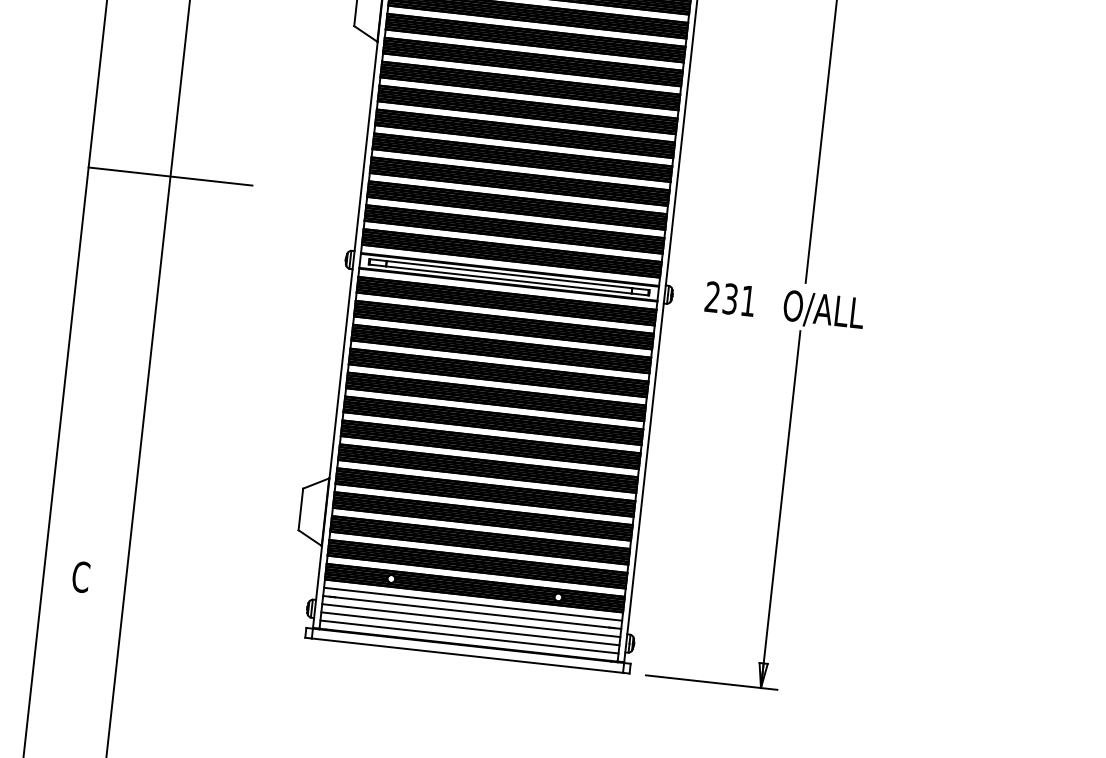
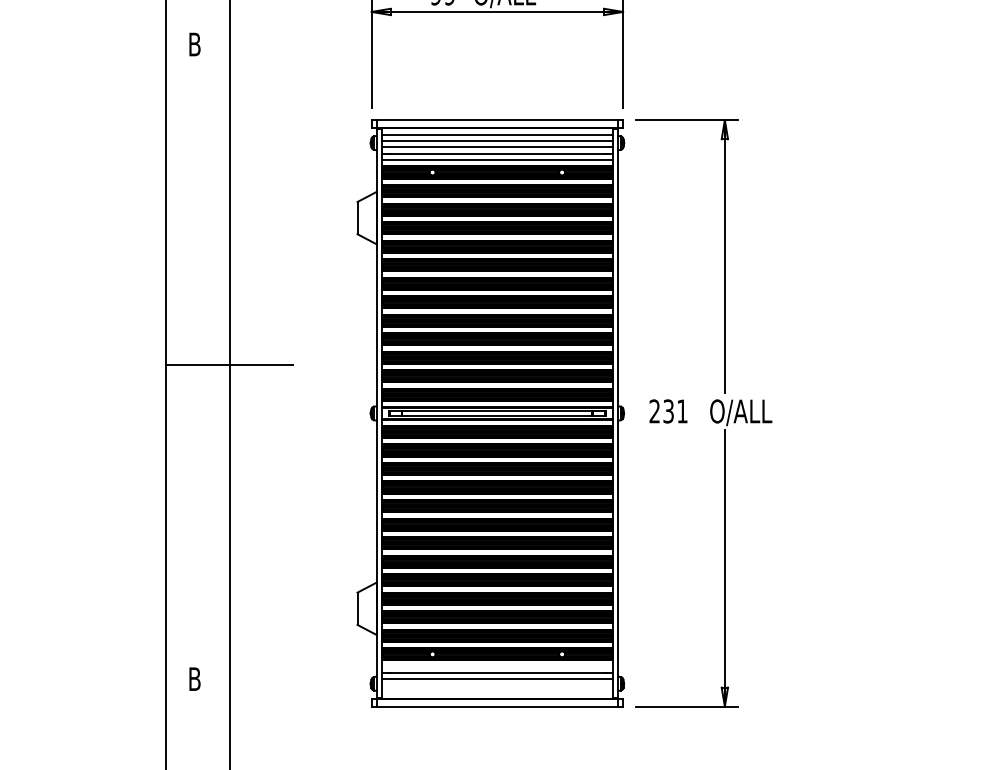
text: (80, 577) -> (194, 679), C -> B
line: (471, 603) -> (496, 666), removed
line: (469, 628) -> (496, 685), removed
line: (468, 637) -> (496, 692), removed

